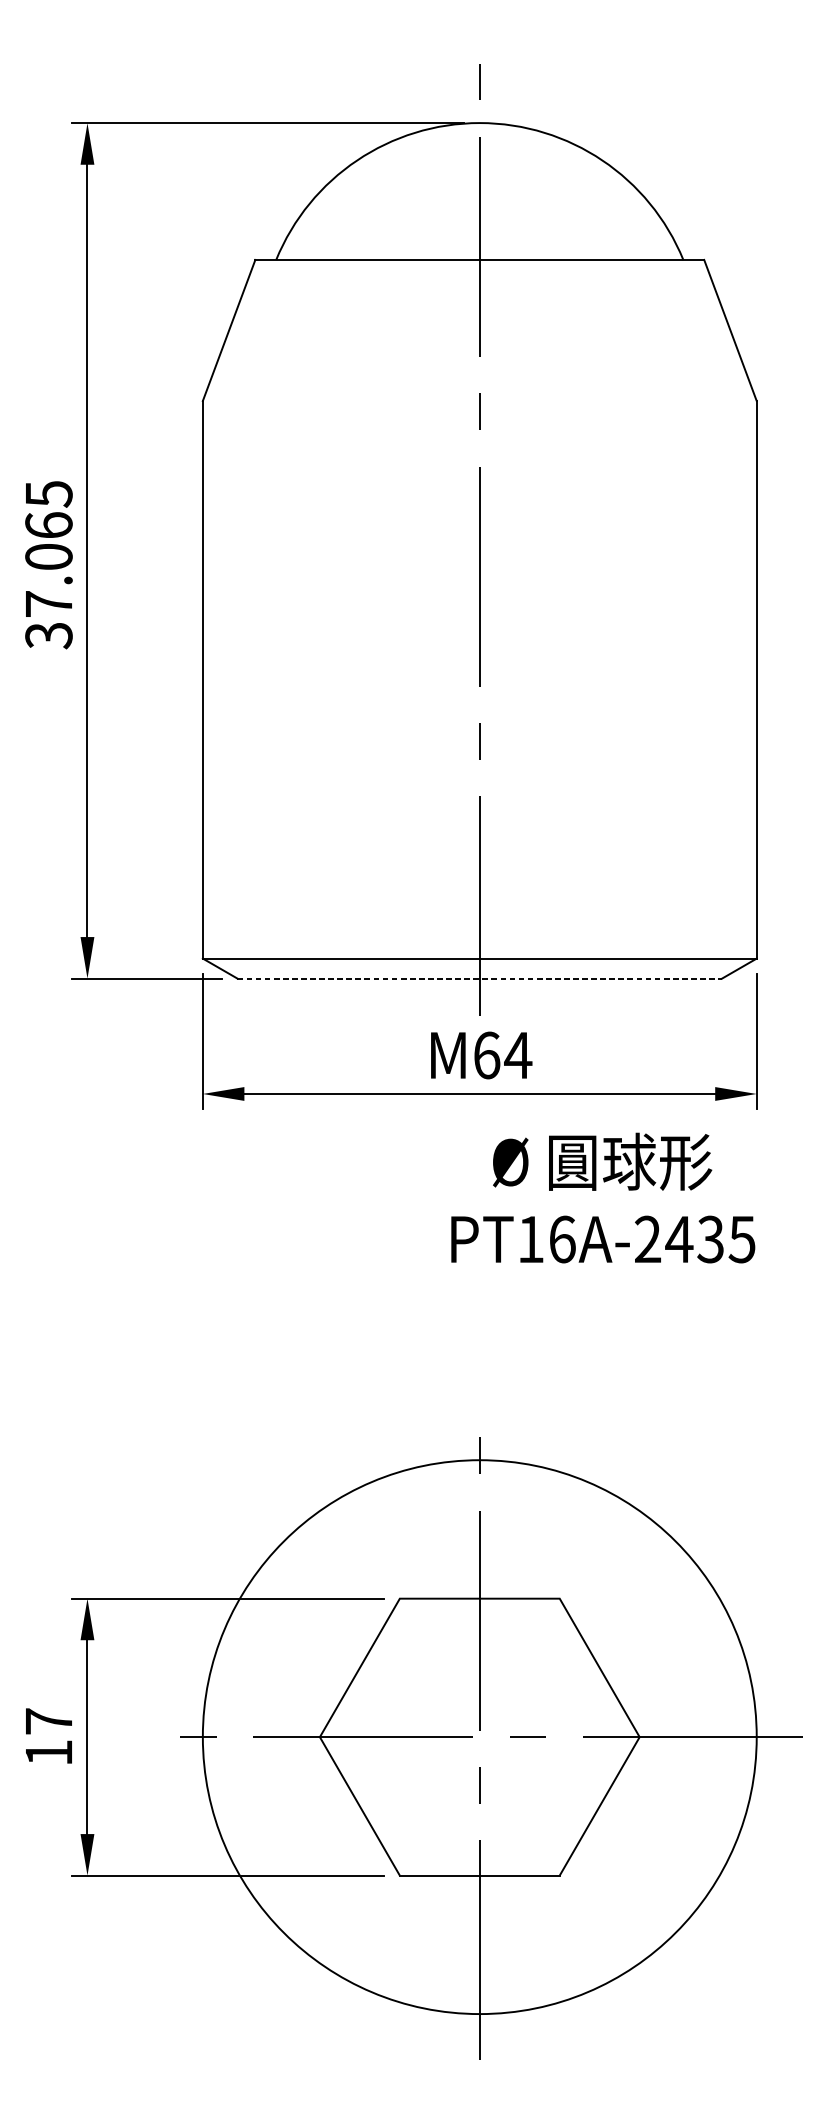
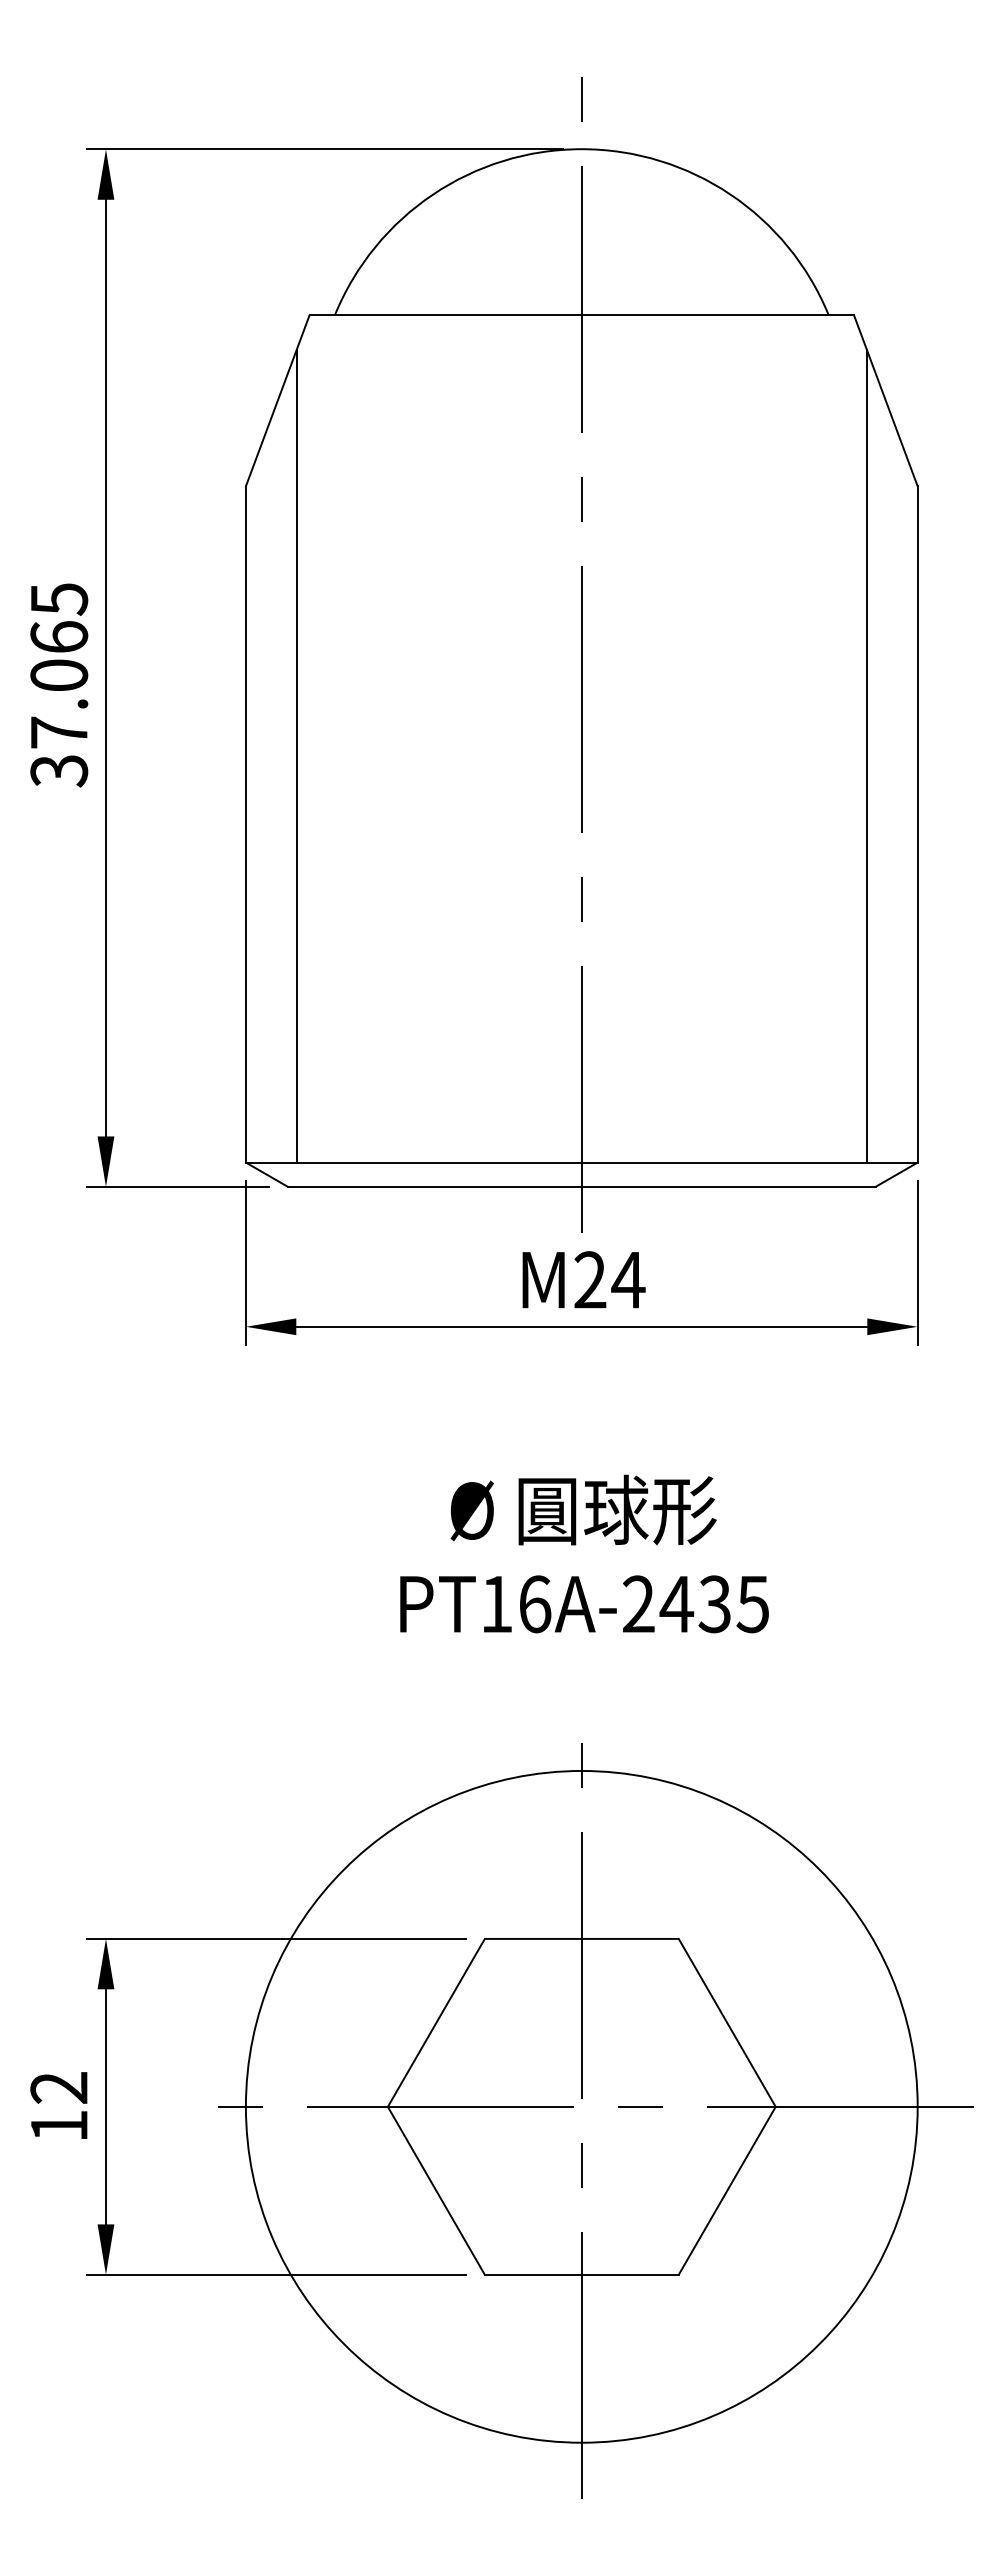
line: (244, 623) -> (296, 756), added
line: (714, 623) -> (866, 756), added
line: (479, 978) -> (581, 1186), dashed -> solid
text: (486, 1055) -> (590, 1280), M64 -> M24
text: (603, 1197) -> (584, 1553), moved
text: (48, 1721) -> (58, 2087), 17 -> 12

